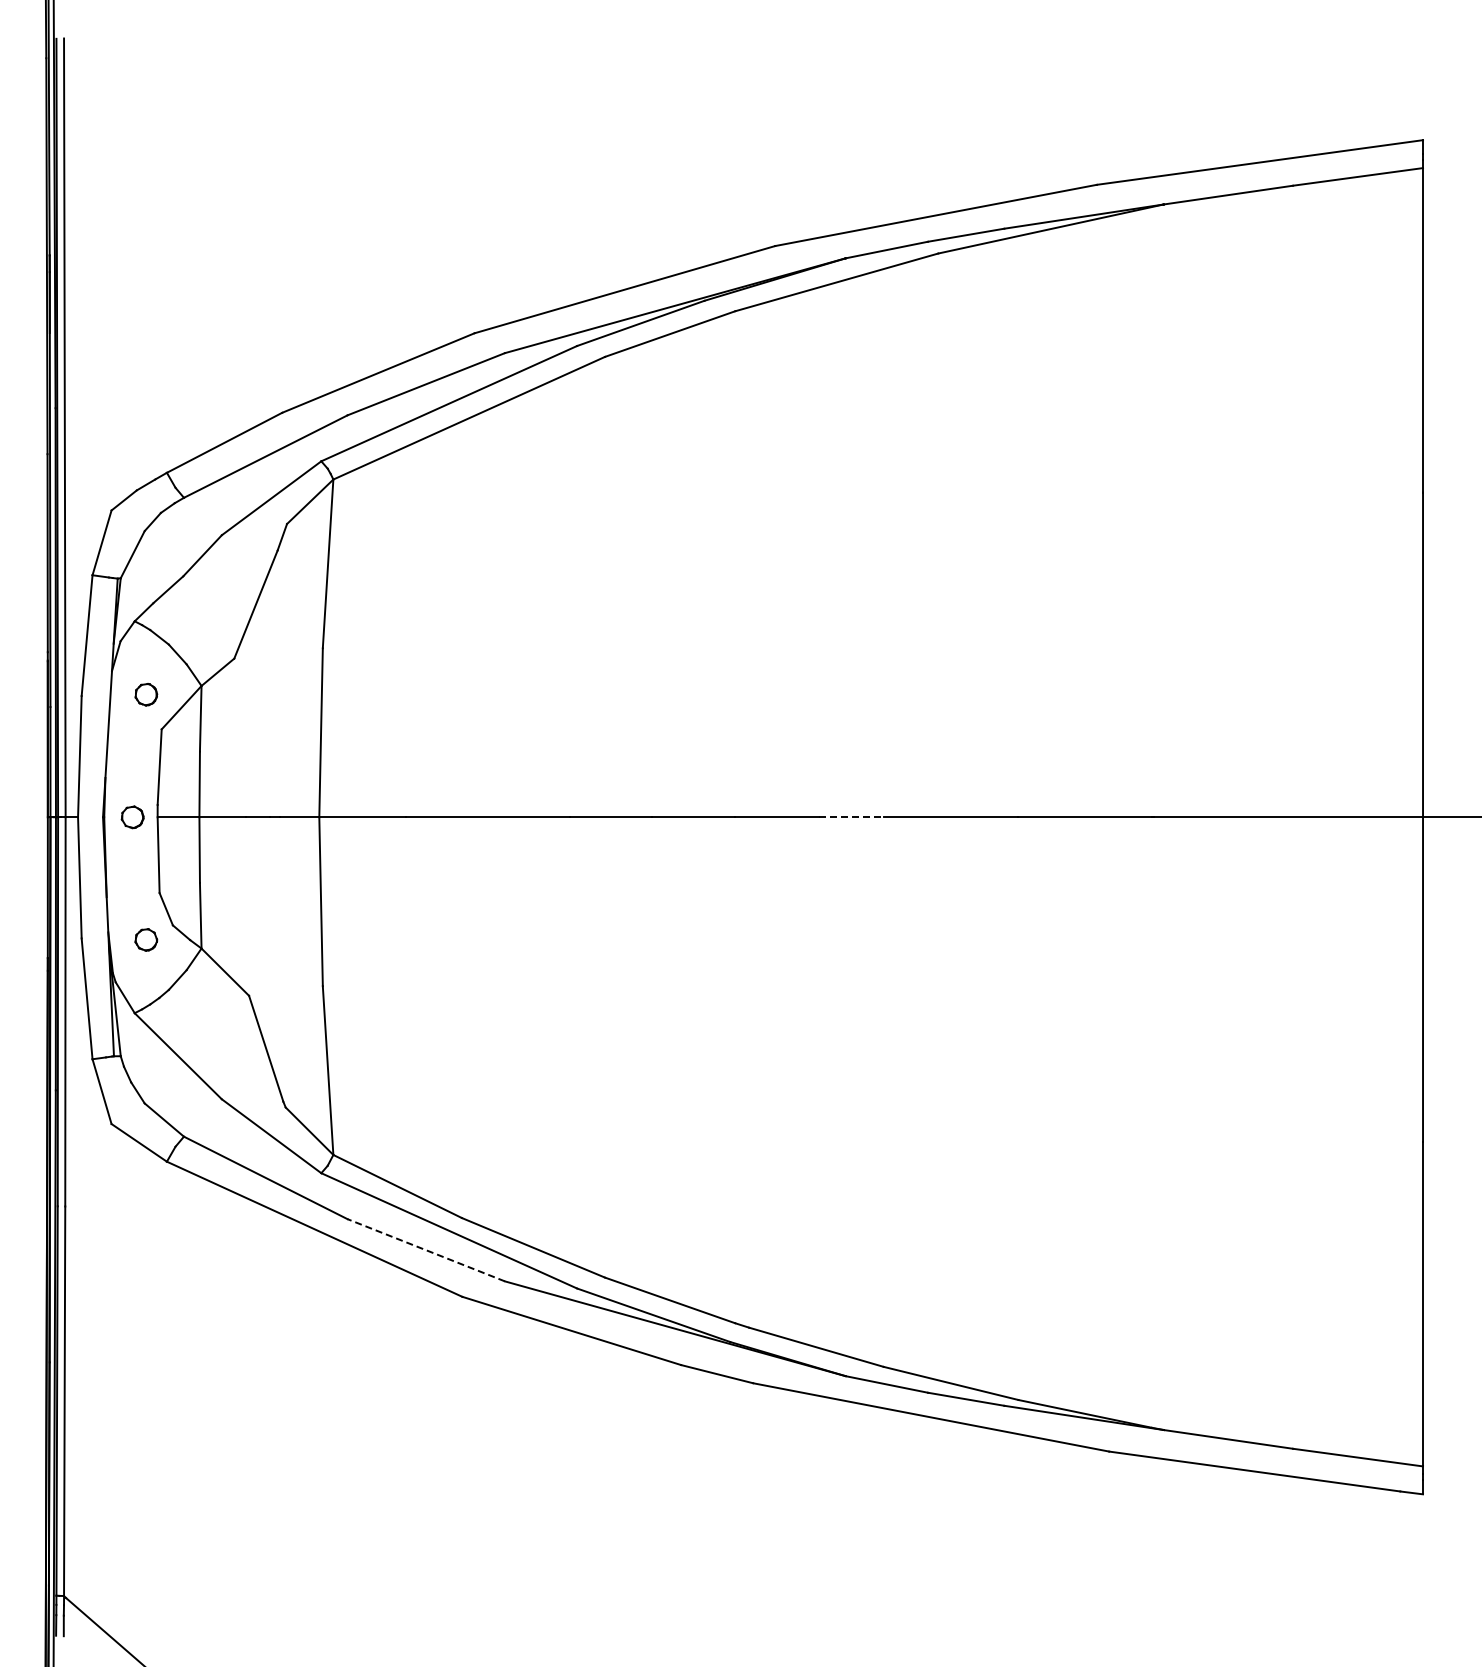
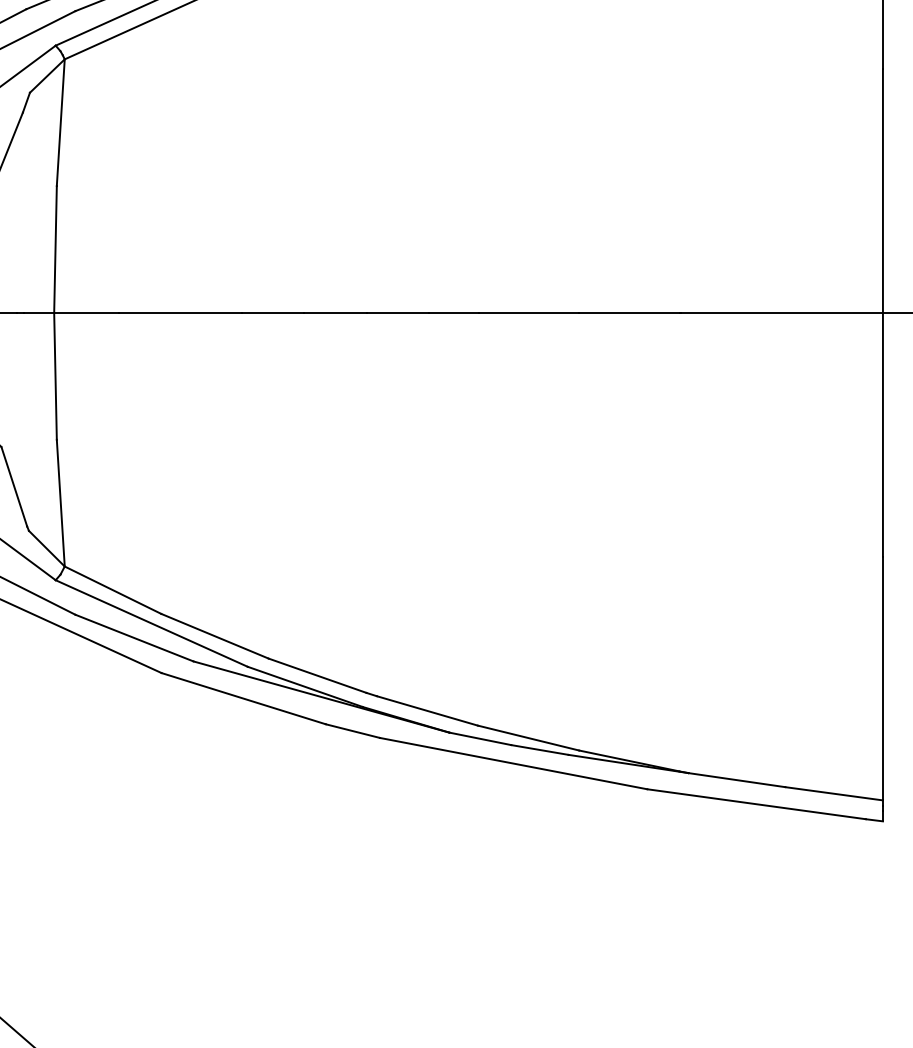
line: (851, 817) -> (453, 313), dashed -> solid
line: (426, 1250) -> (134, 638), dashed -> solid

